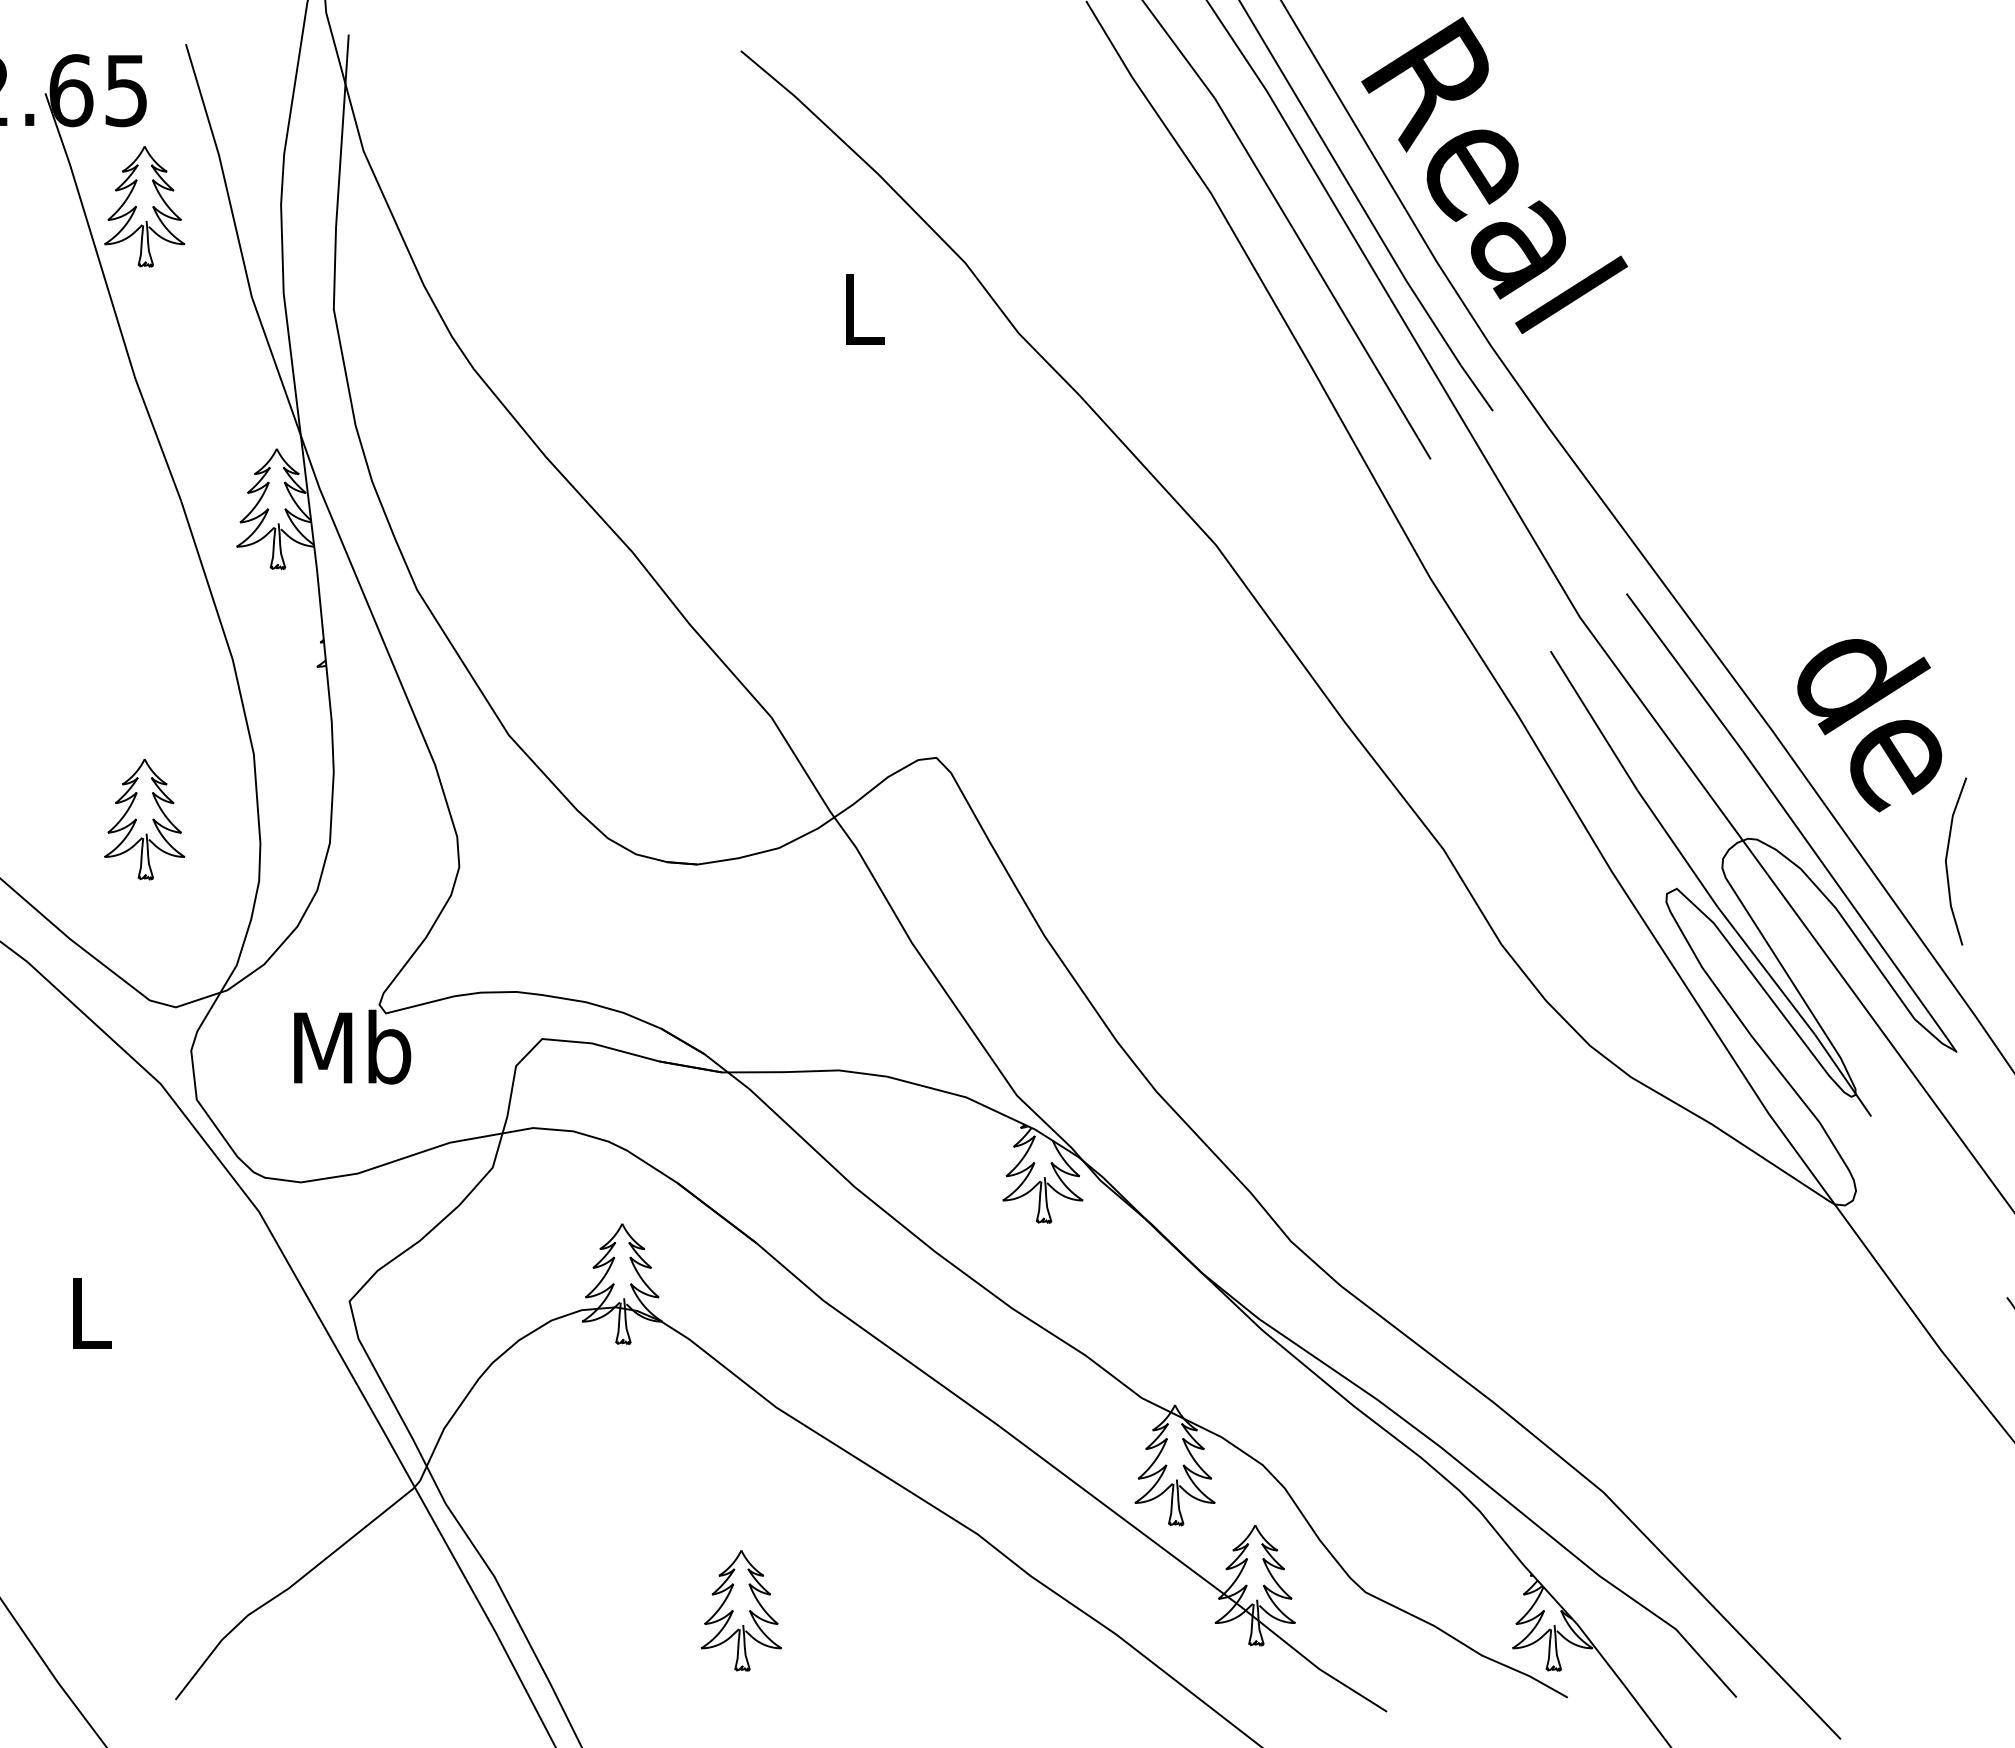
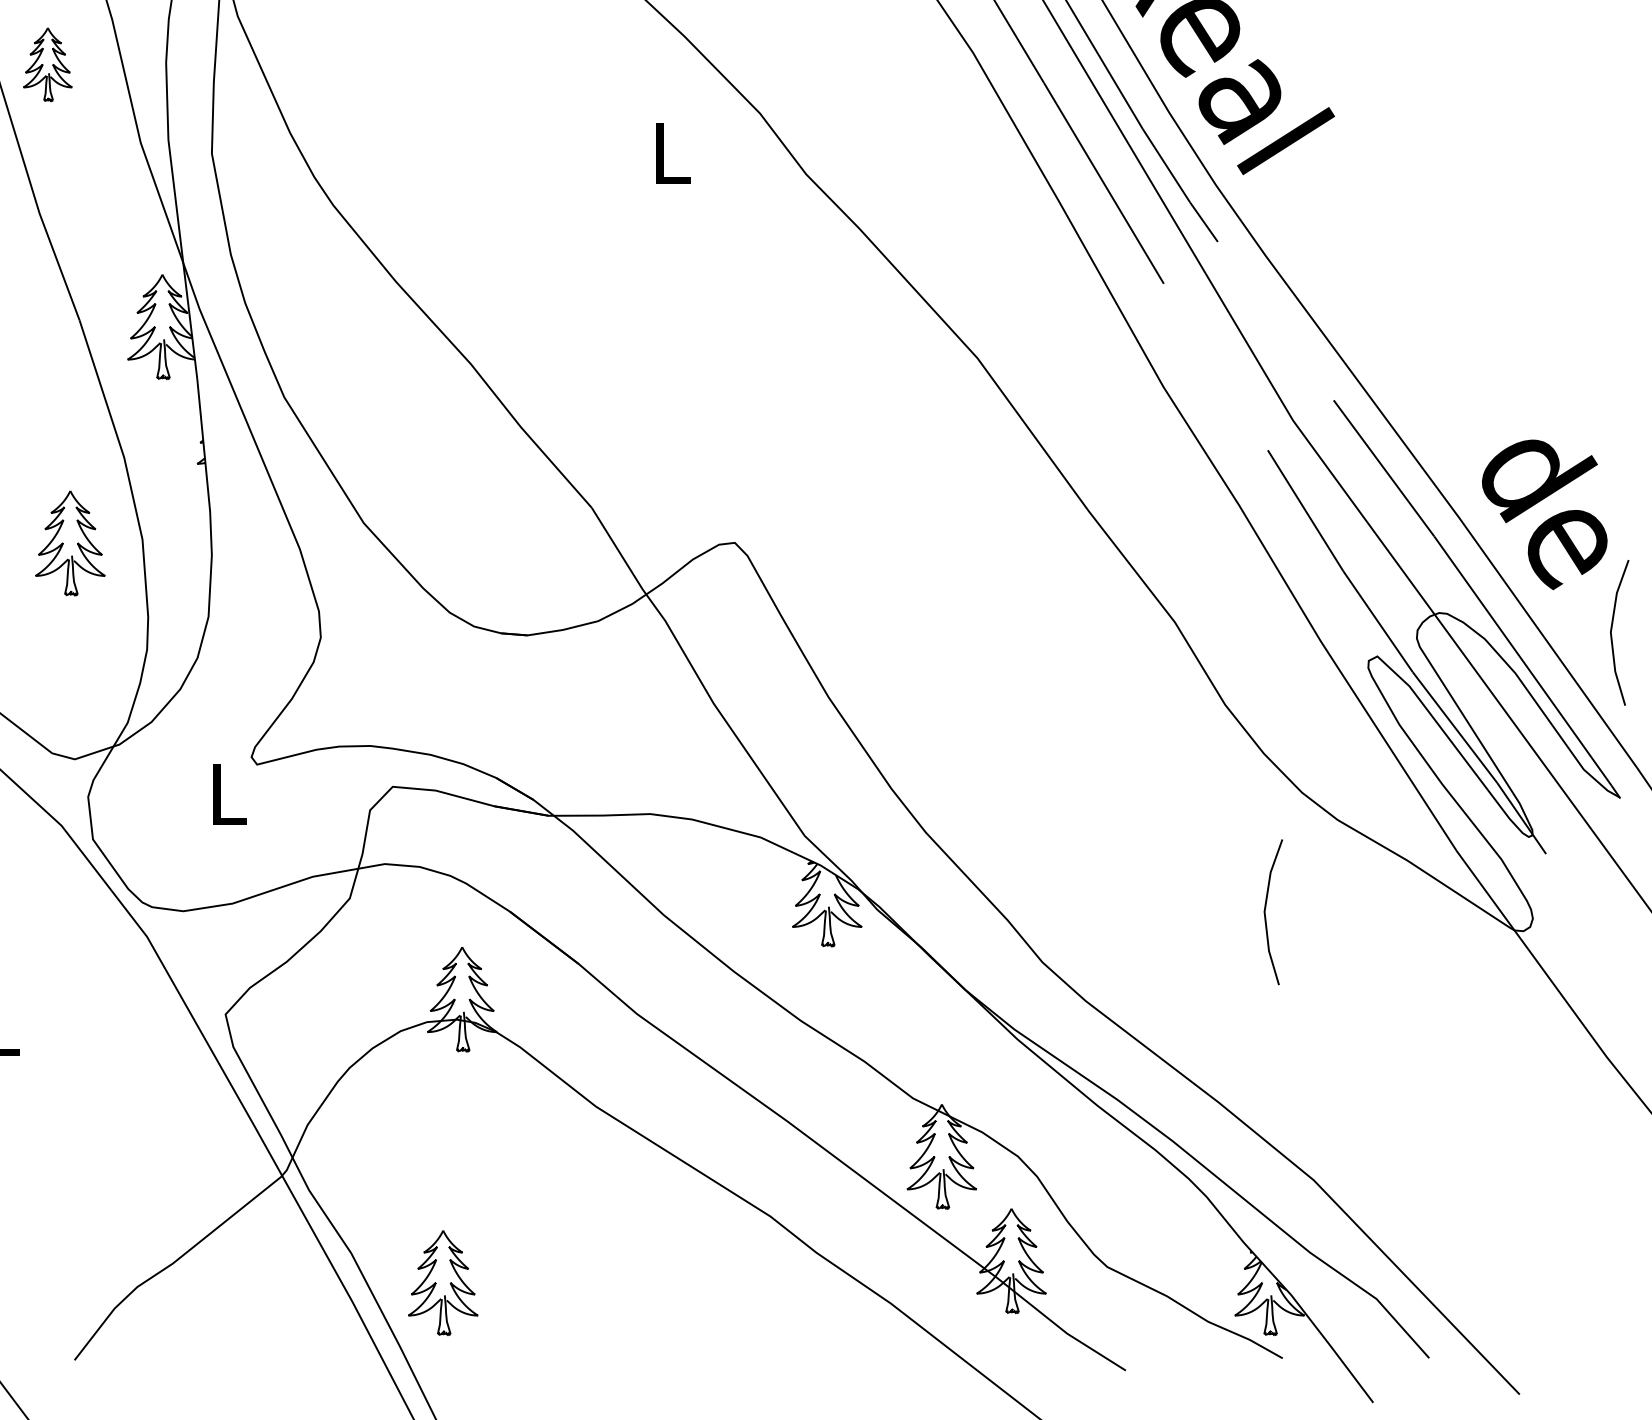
part: (144, 206) -> (47, 64), size x0.7
part: (144, 819) -> (70, 543), moved
text: (352, 1046) -> (228, 793), Mb -> L
line: (1548, 1180) -> (1266, 909), added
part: (741, 1610) -> (443, 1282), moved

